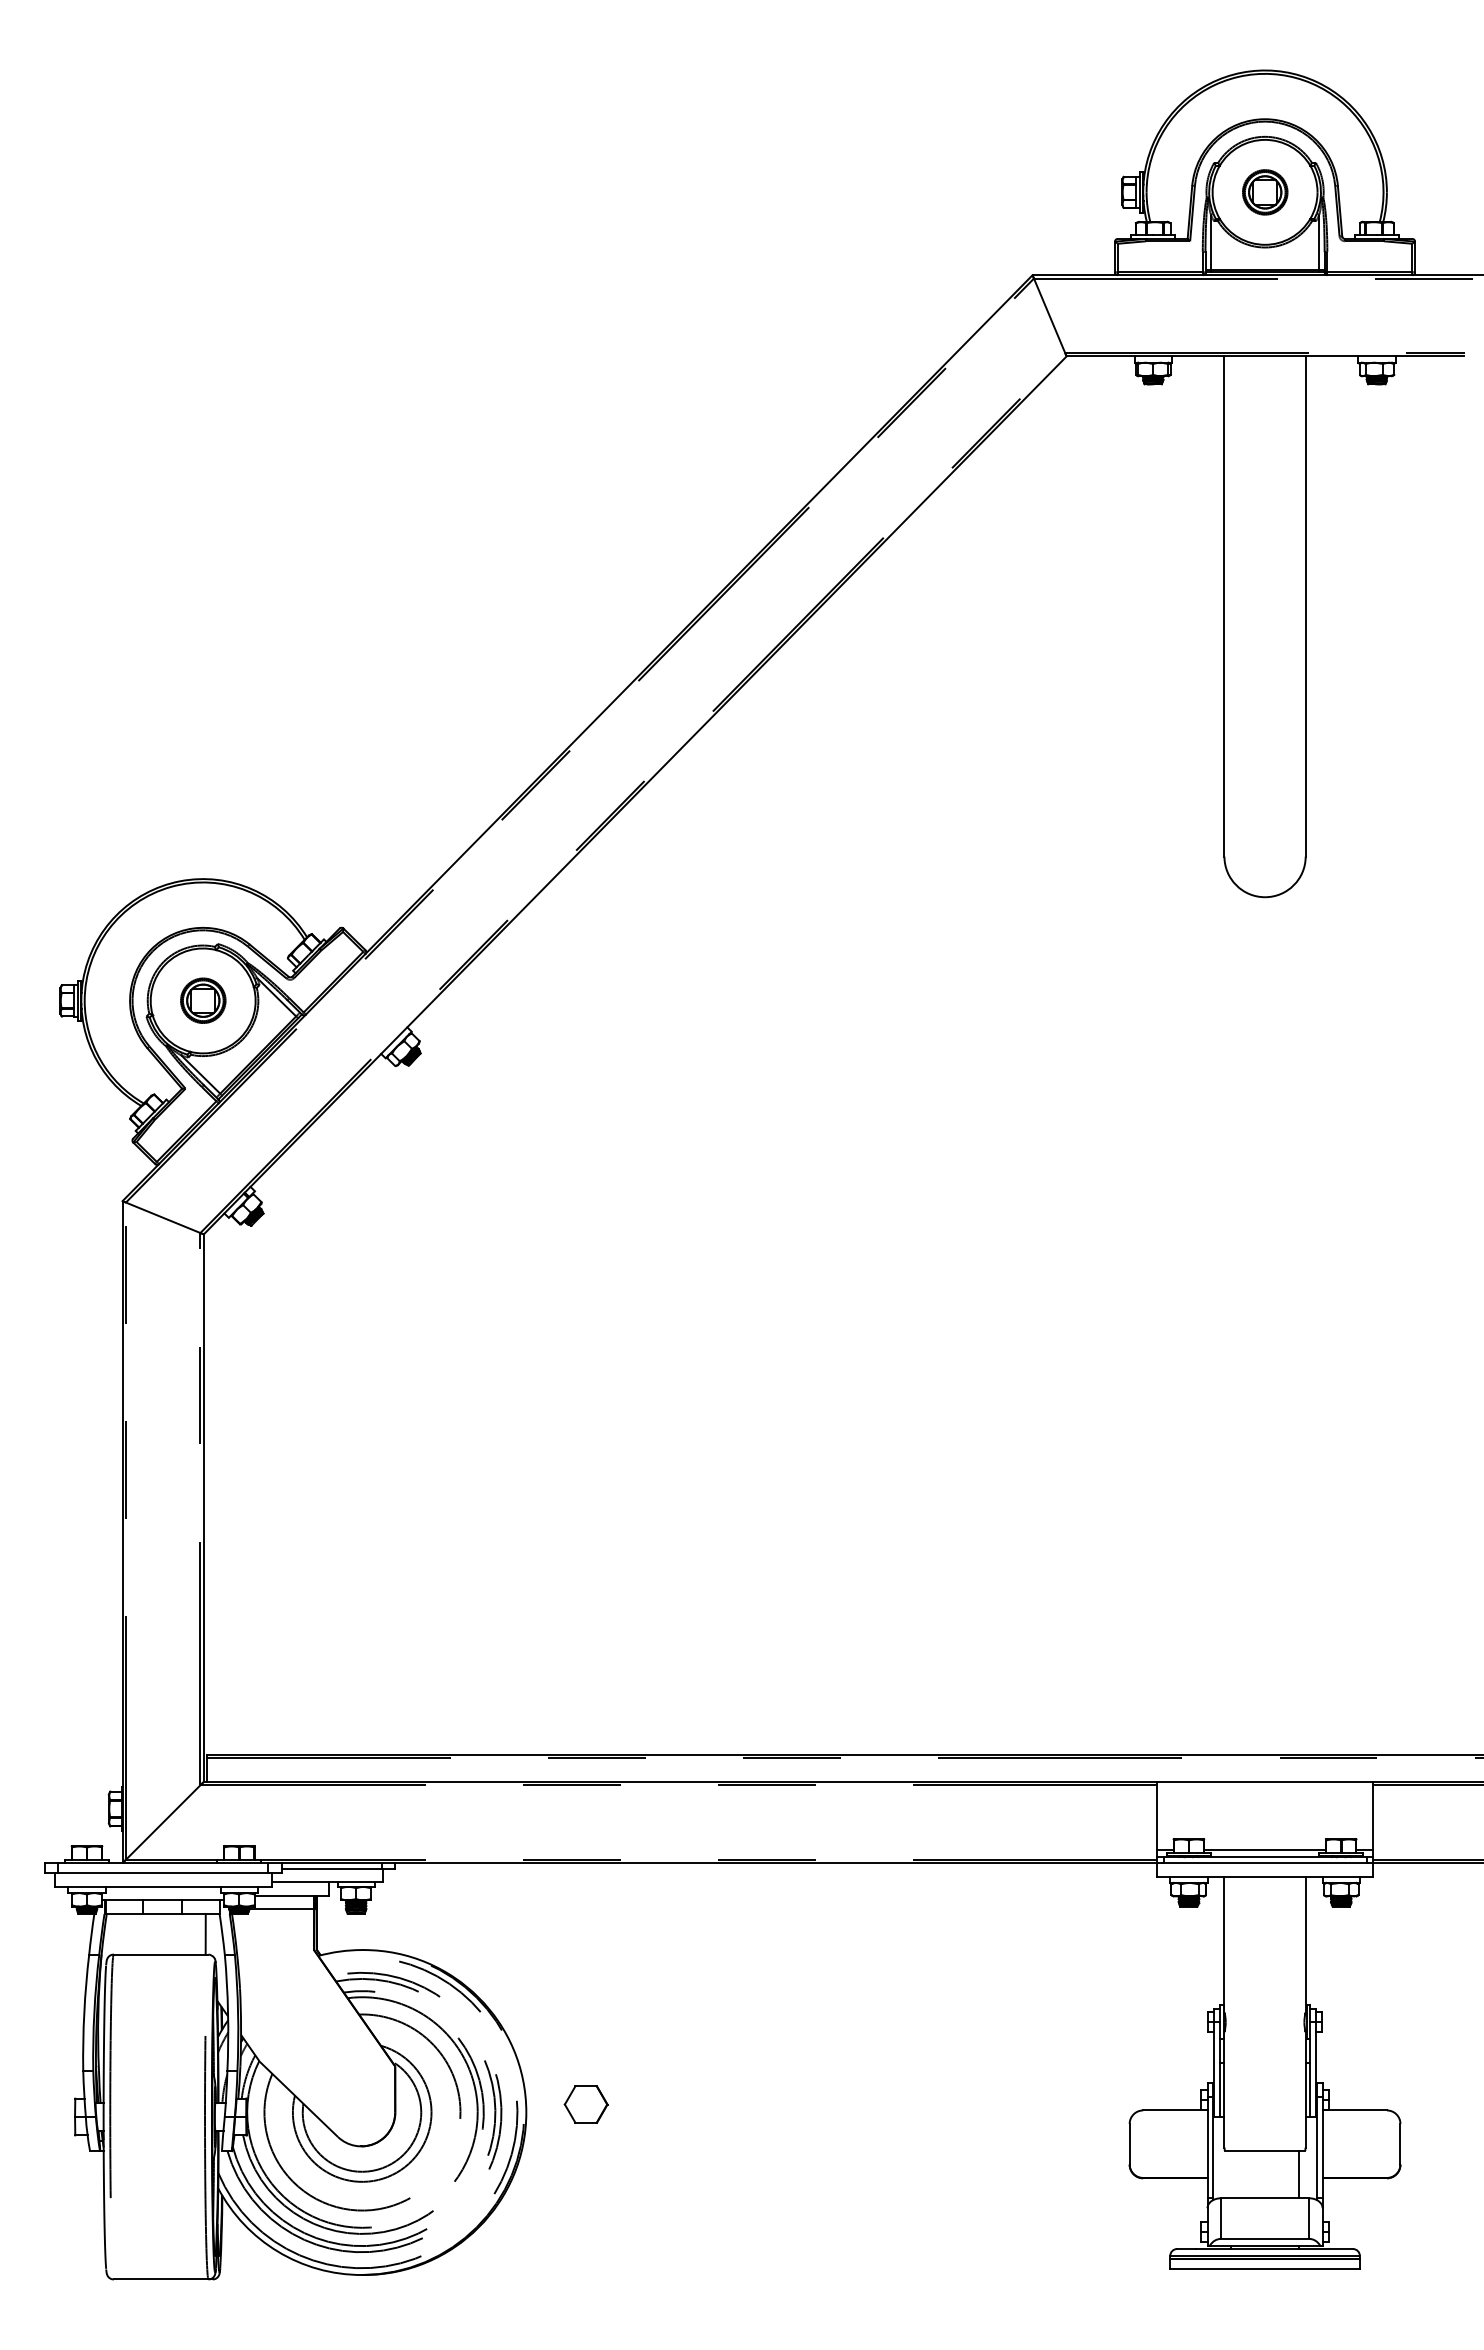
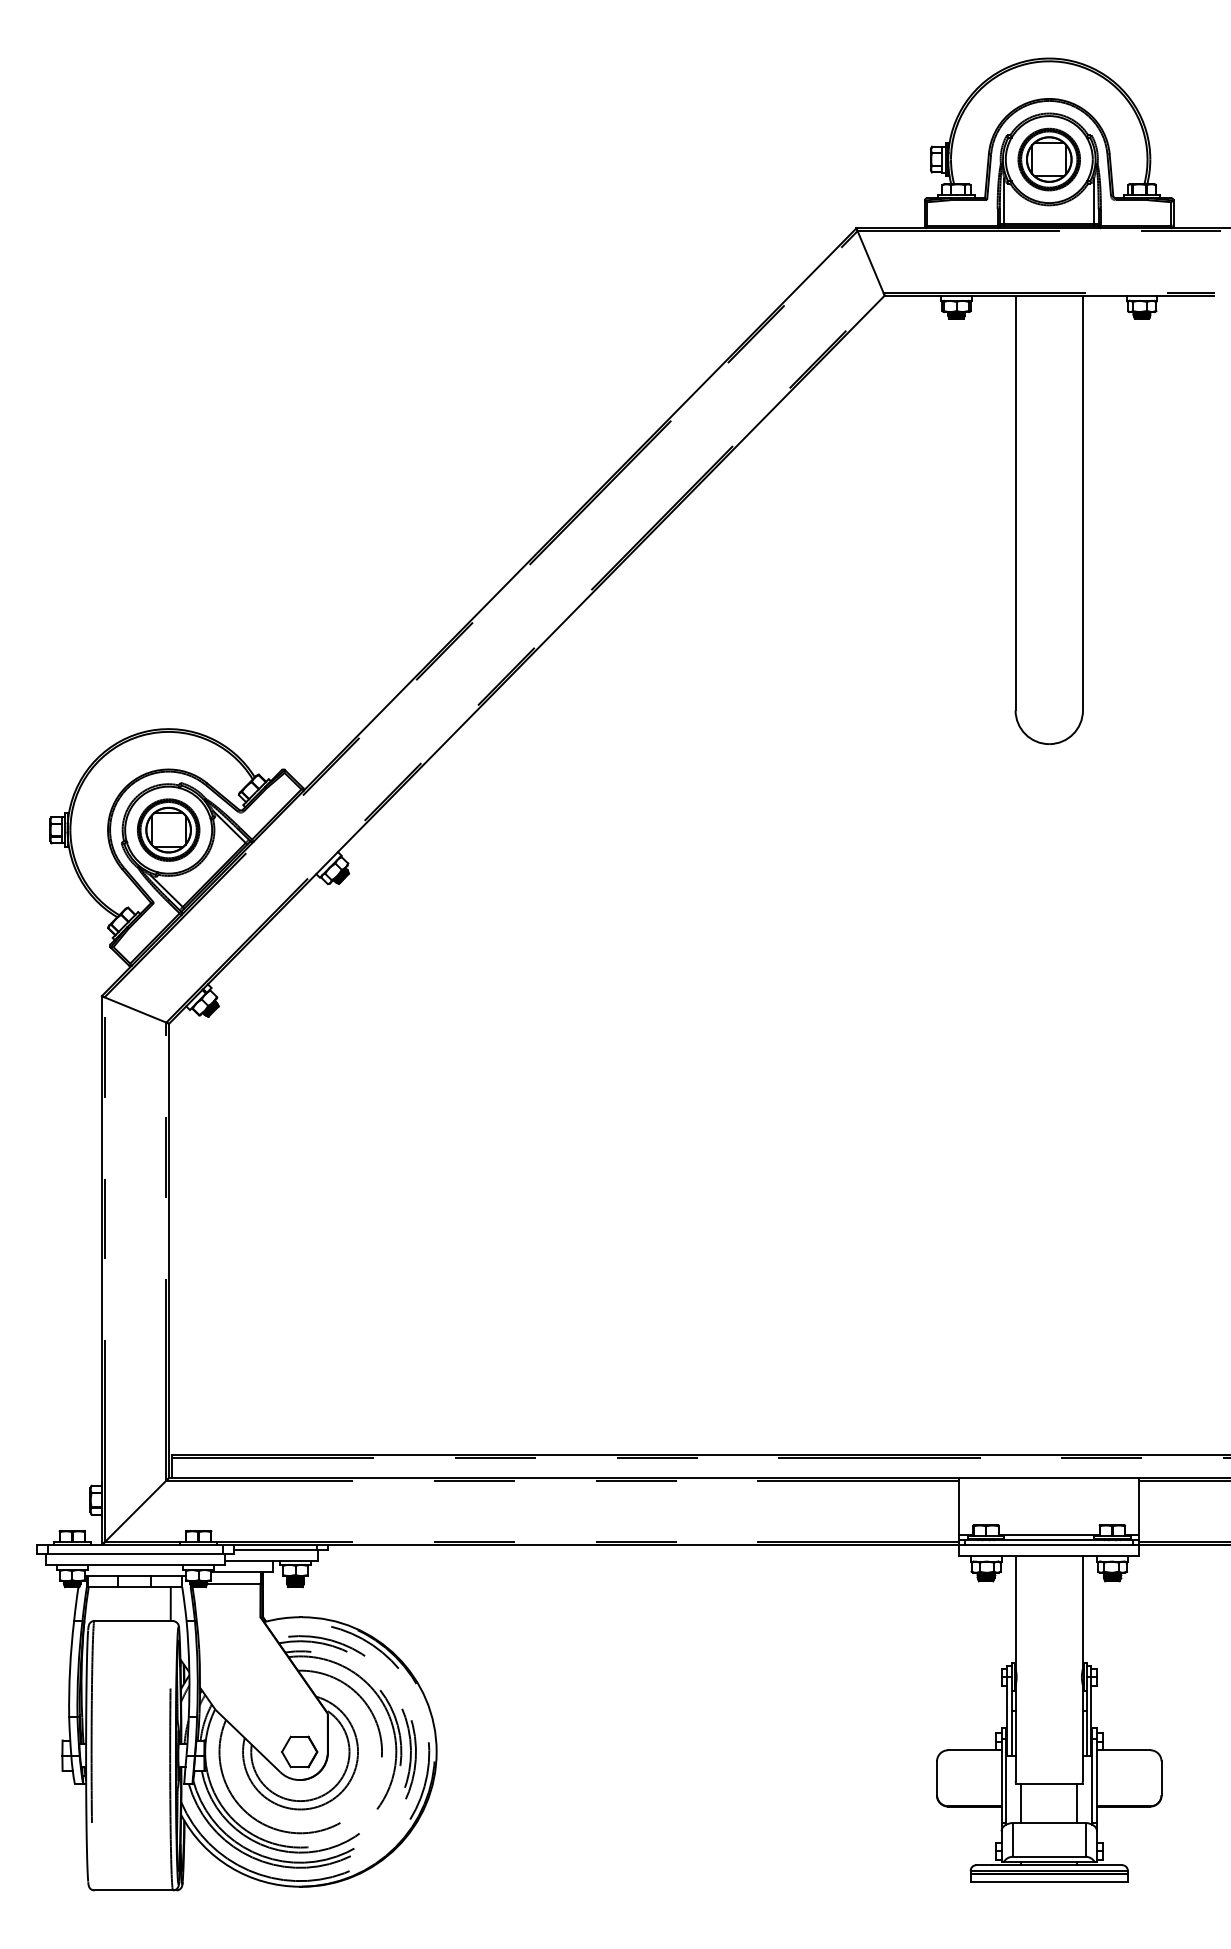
part: (1265, 192) -> (1049, 159), size x1.67
part: (203, 1000) -> (168, 829), size x1.67
part: (585, 2104) -> (299, 1751), moved
line: (1231, 2174) -> (1021, 1803), added

